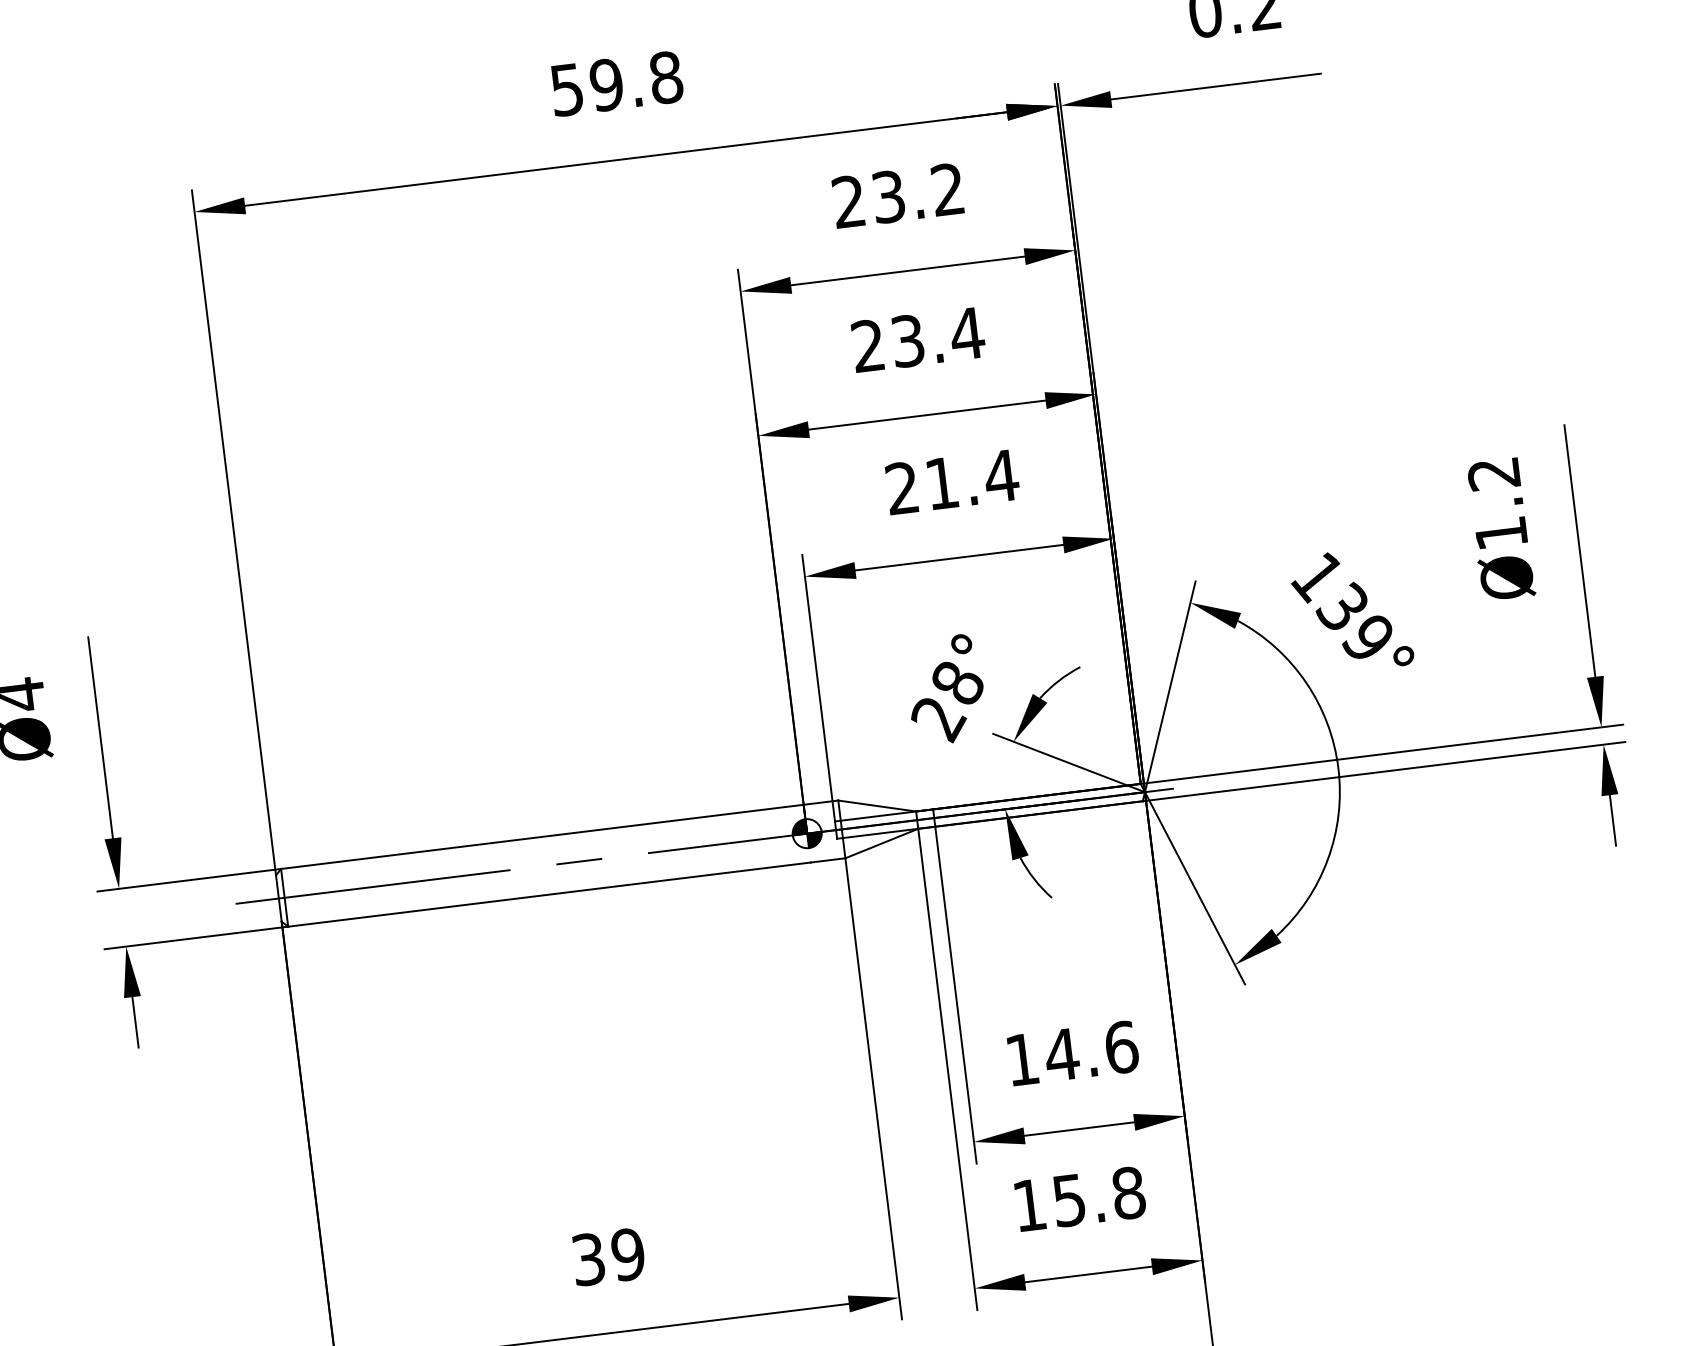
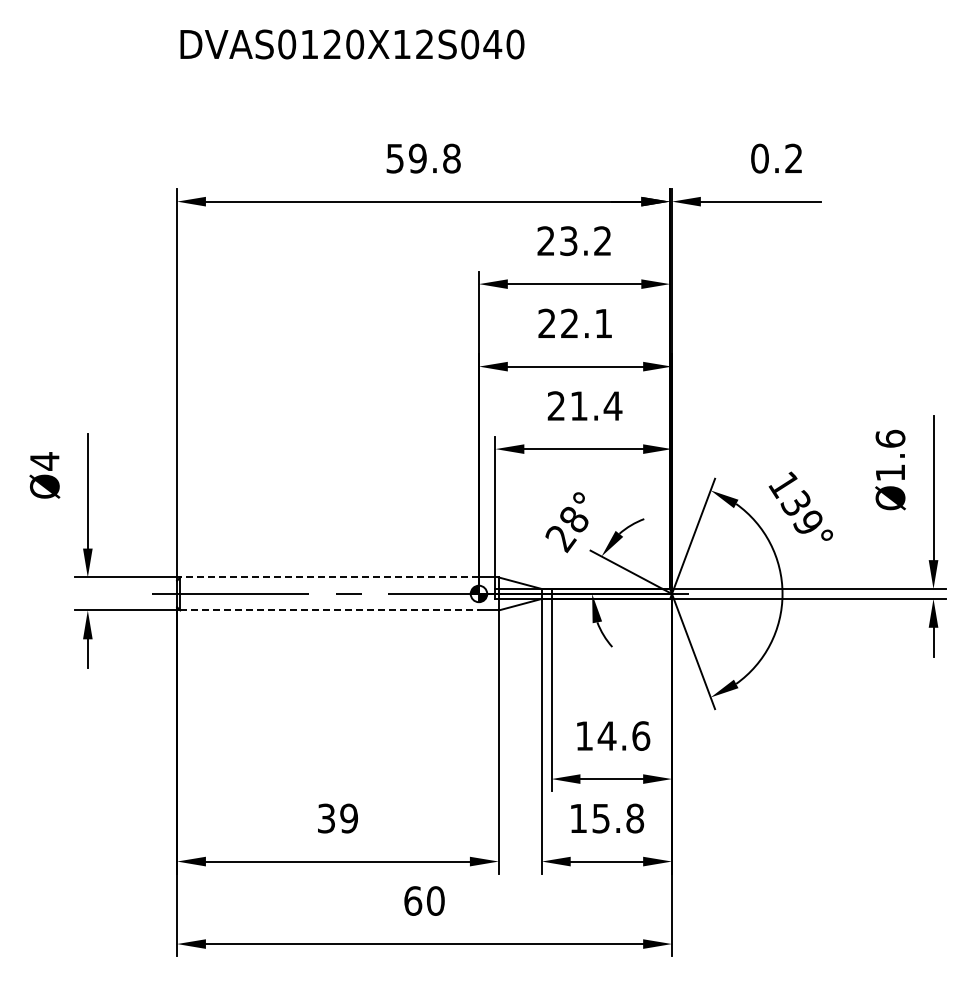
text: (938, 337) -> (587, 323), 23.4 -> 22.1
text: (1493, 473) -> (890, 438), Ø1.2 -> Ø1.6
line: (542, 836) -> (329, 577), solid -> dashed
line: (550, 894) -> (330, 610), solid -> dashed

